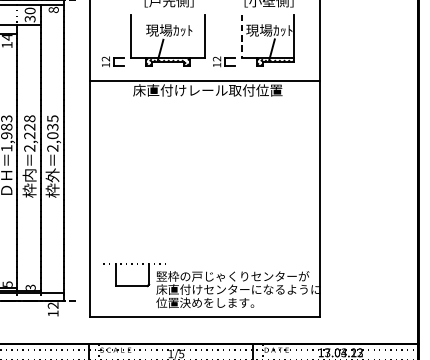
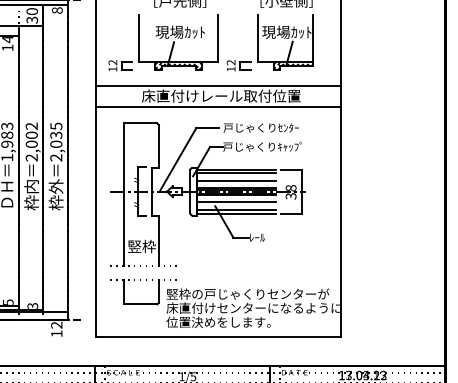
line: (241, 37) -> (257, 39), dashed -> solid
line: (205, 100) -> (218, 106), added
text: (29, 126) -> (31, 134), 2,228 -> 2,002
part: (194, 182) -> (207, 194), added

